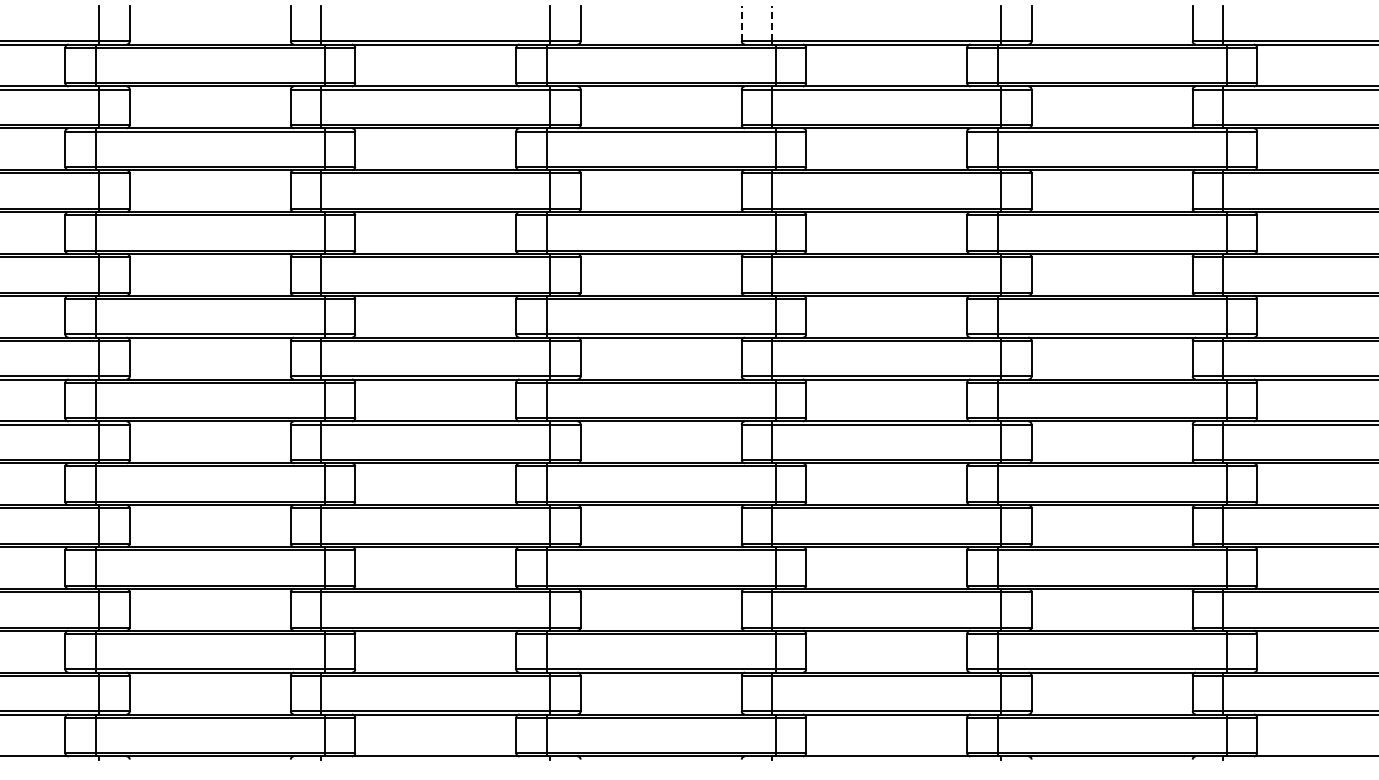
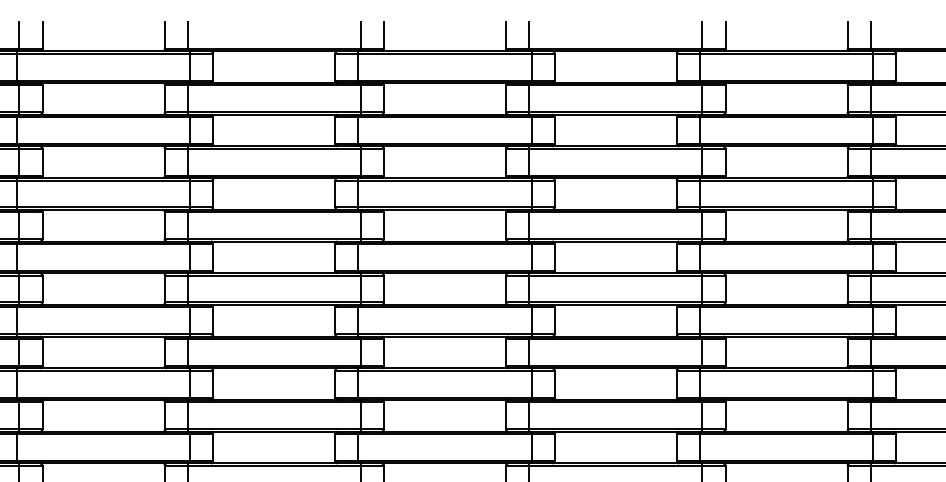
line: (741, 23) -> (505, 35), dashed -> solid
line: (772, 23) -> (529, 35), dashed -> solid

